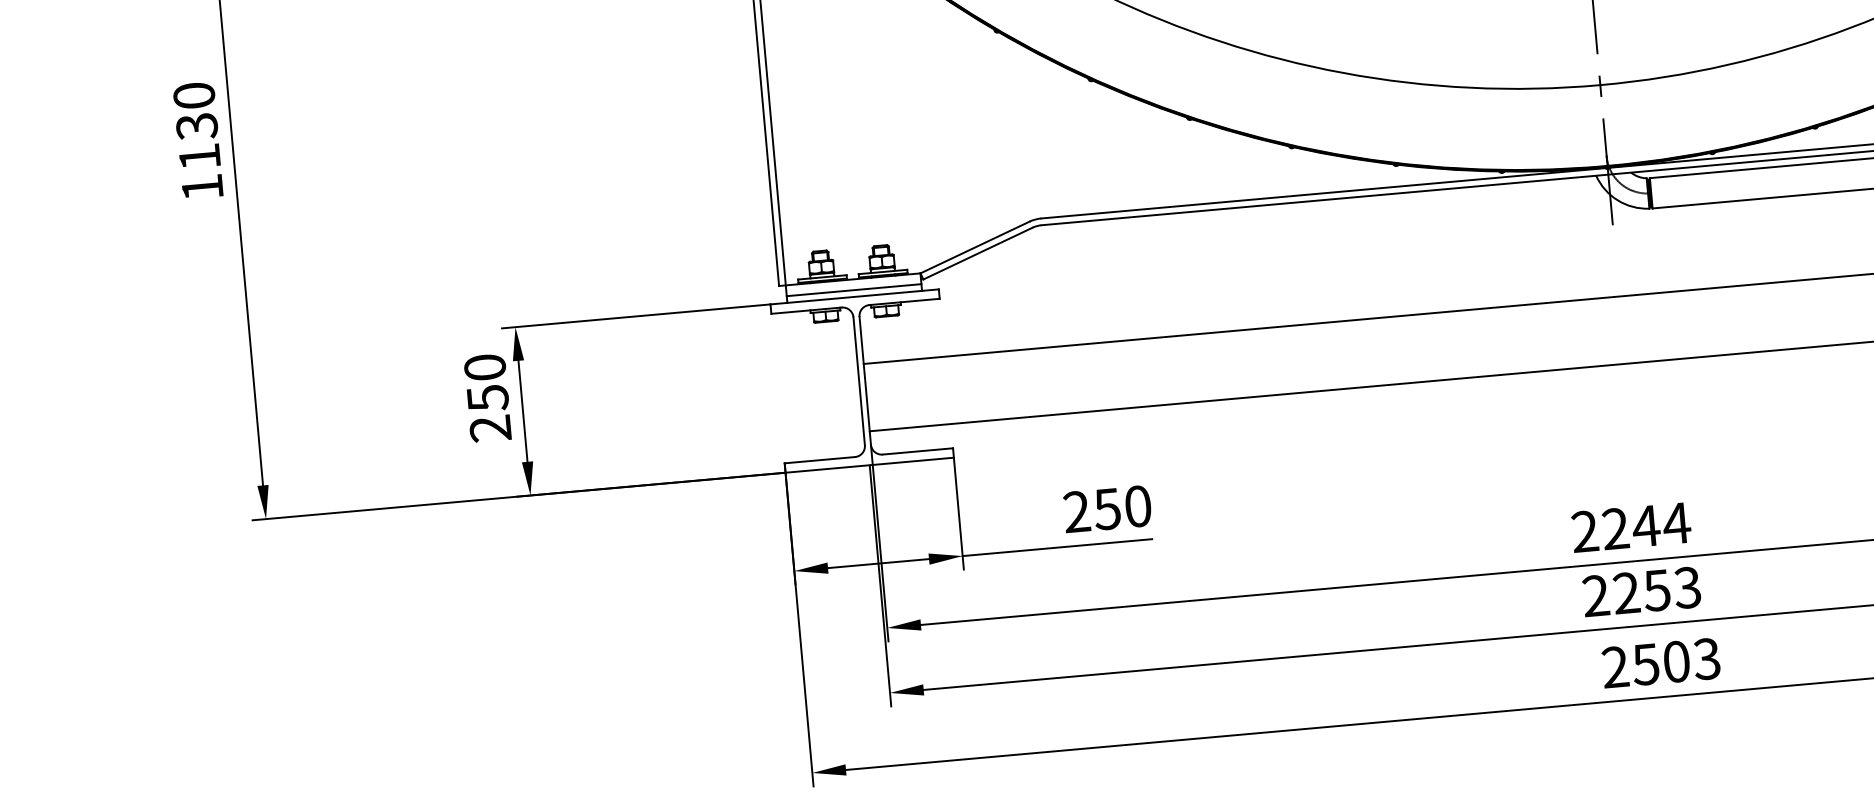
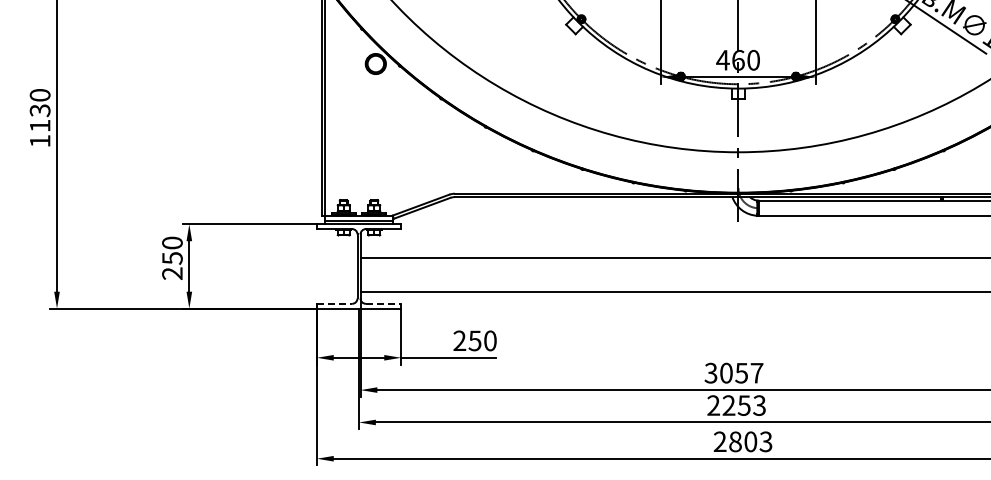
line: (917, 450) -> (383, 303), solid -> dashed
line: (819, 459) -> (334, 303), solid -> dashed
text: (1629, 528) -> (733, 373), 2244 -> 3057
text: (1644, 663) -> (734, 441), 2503 -> 2803

